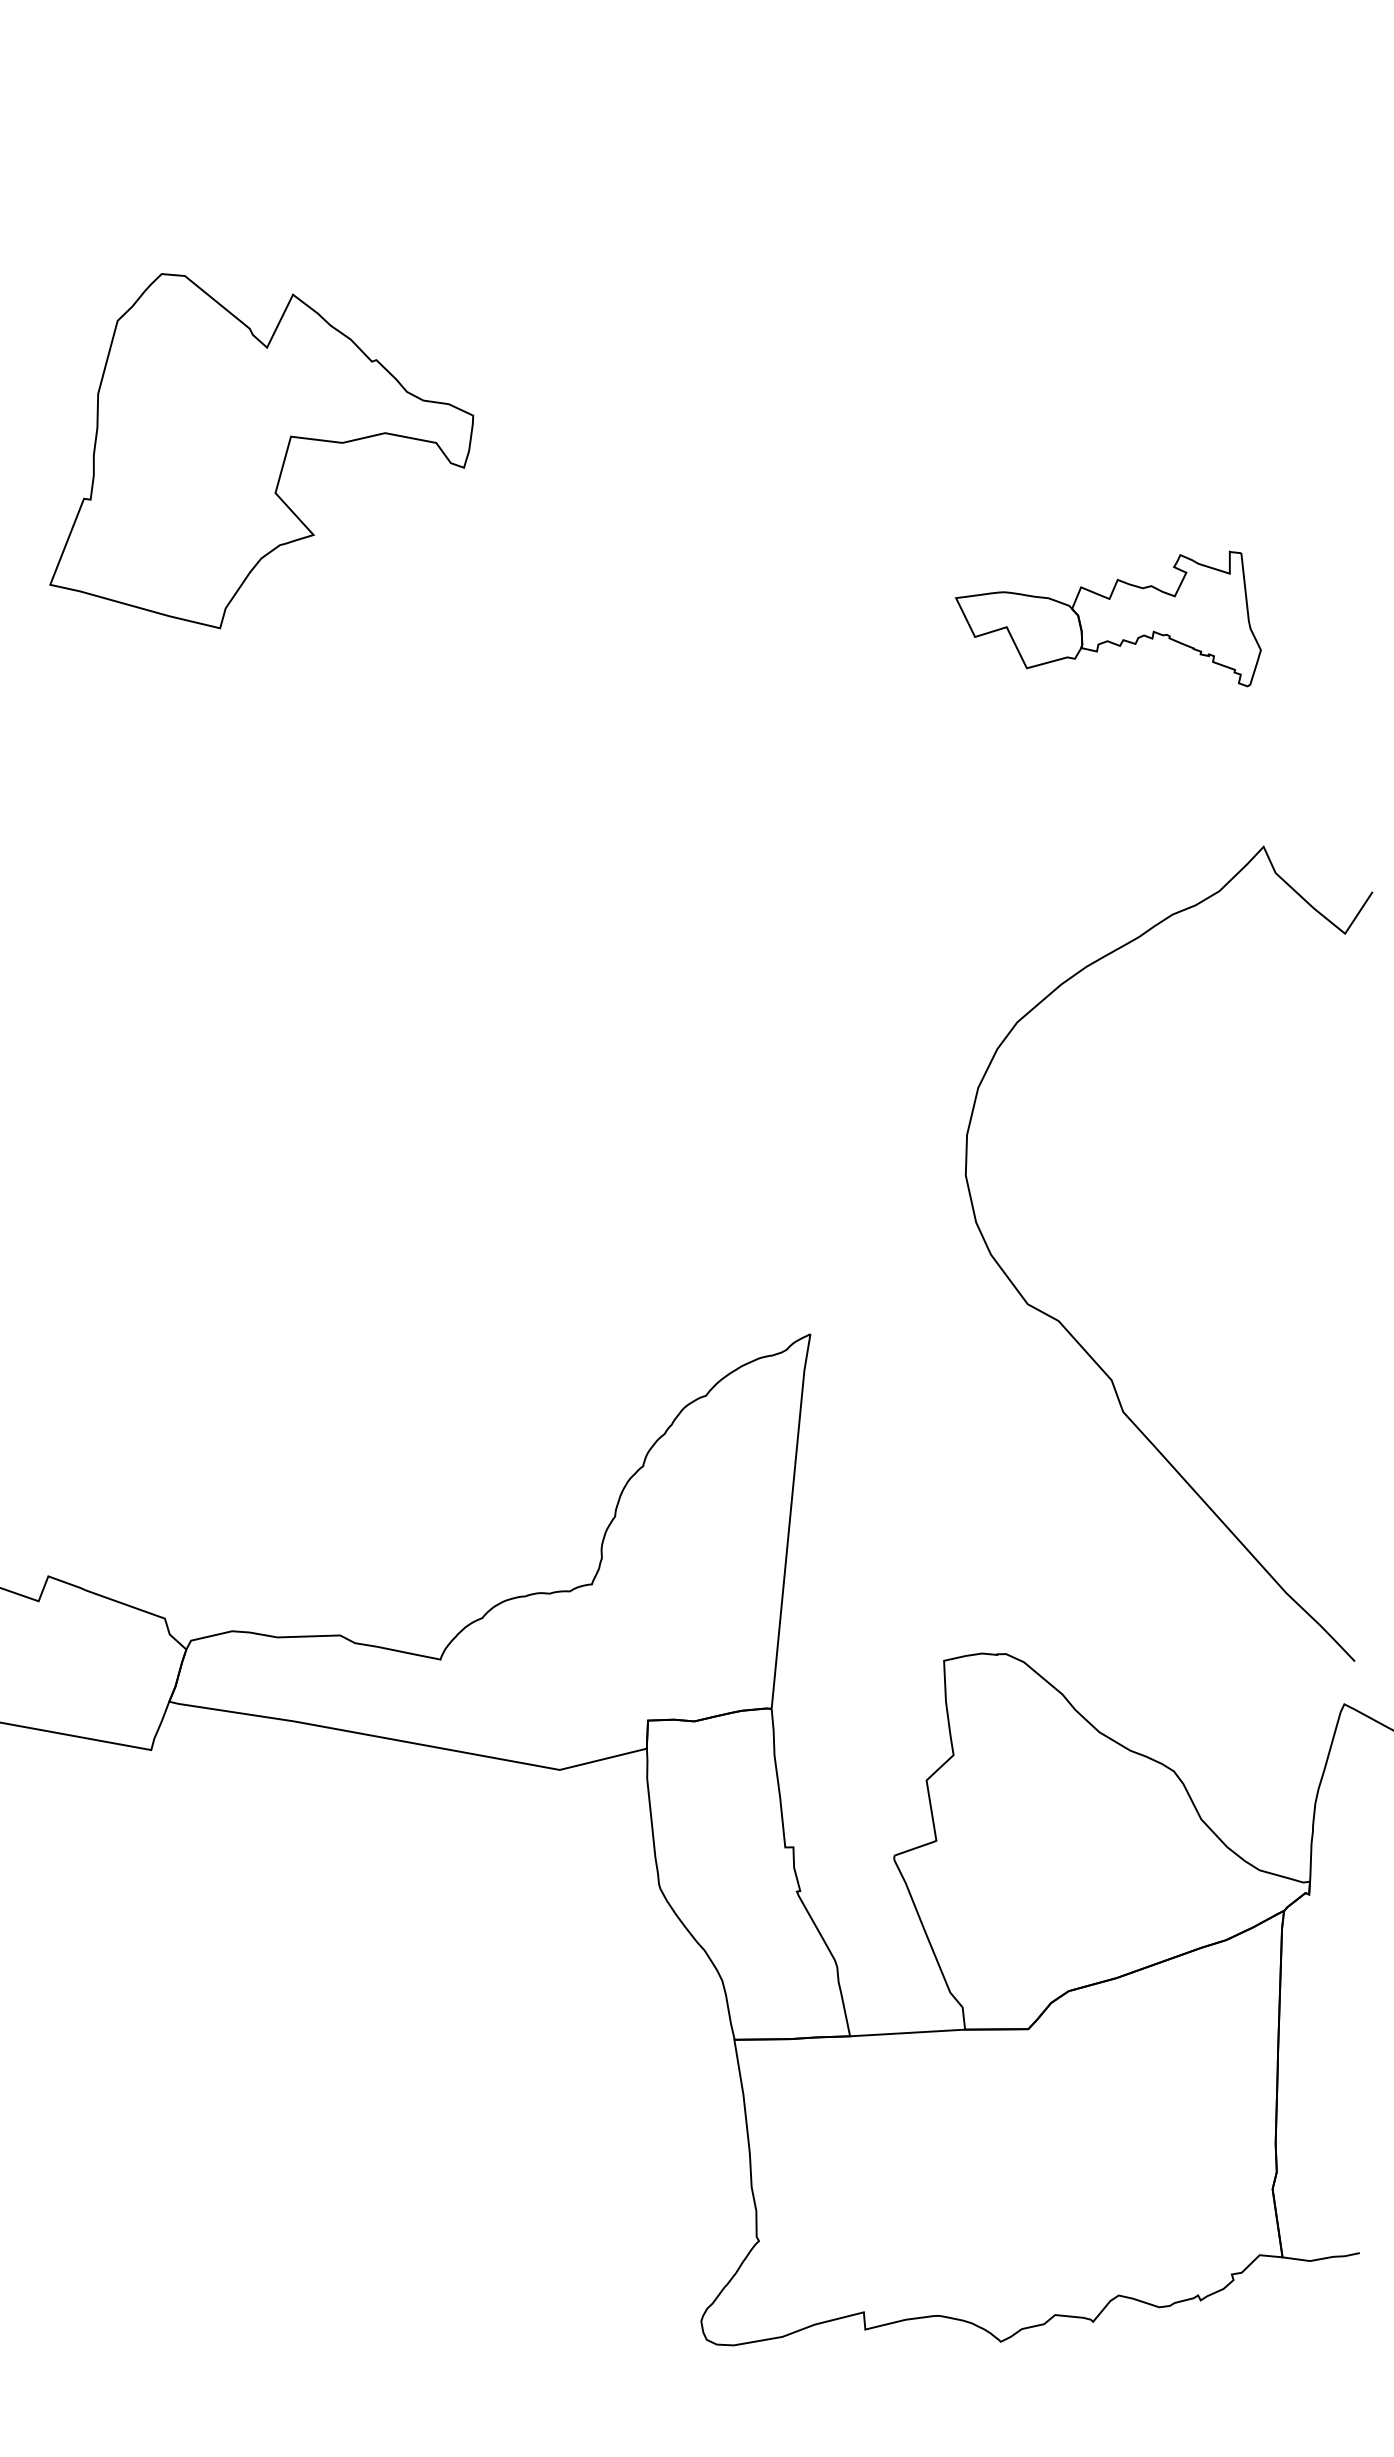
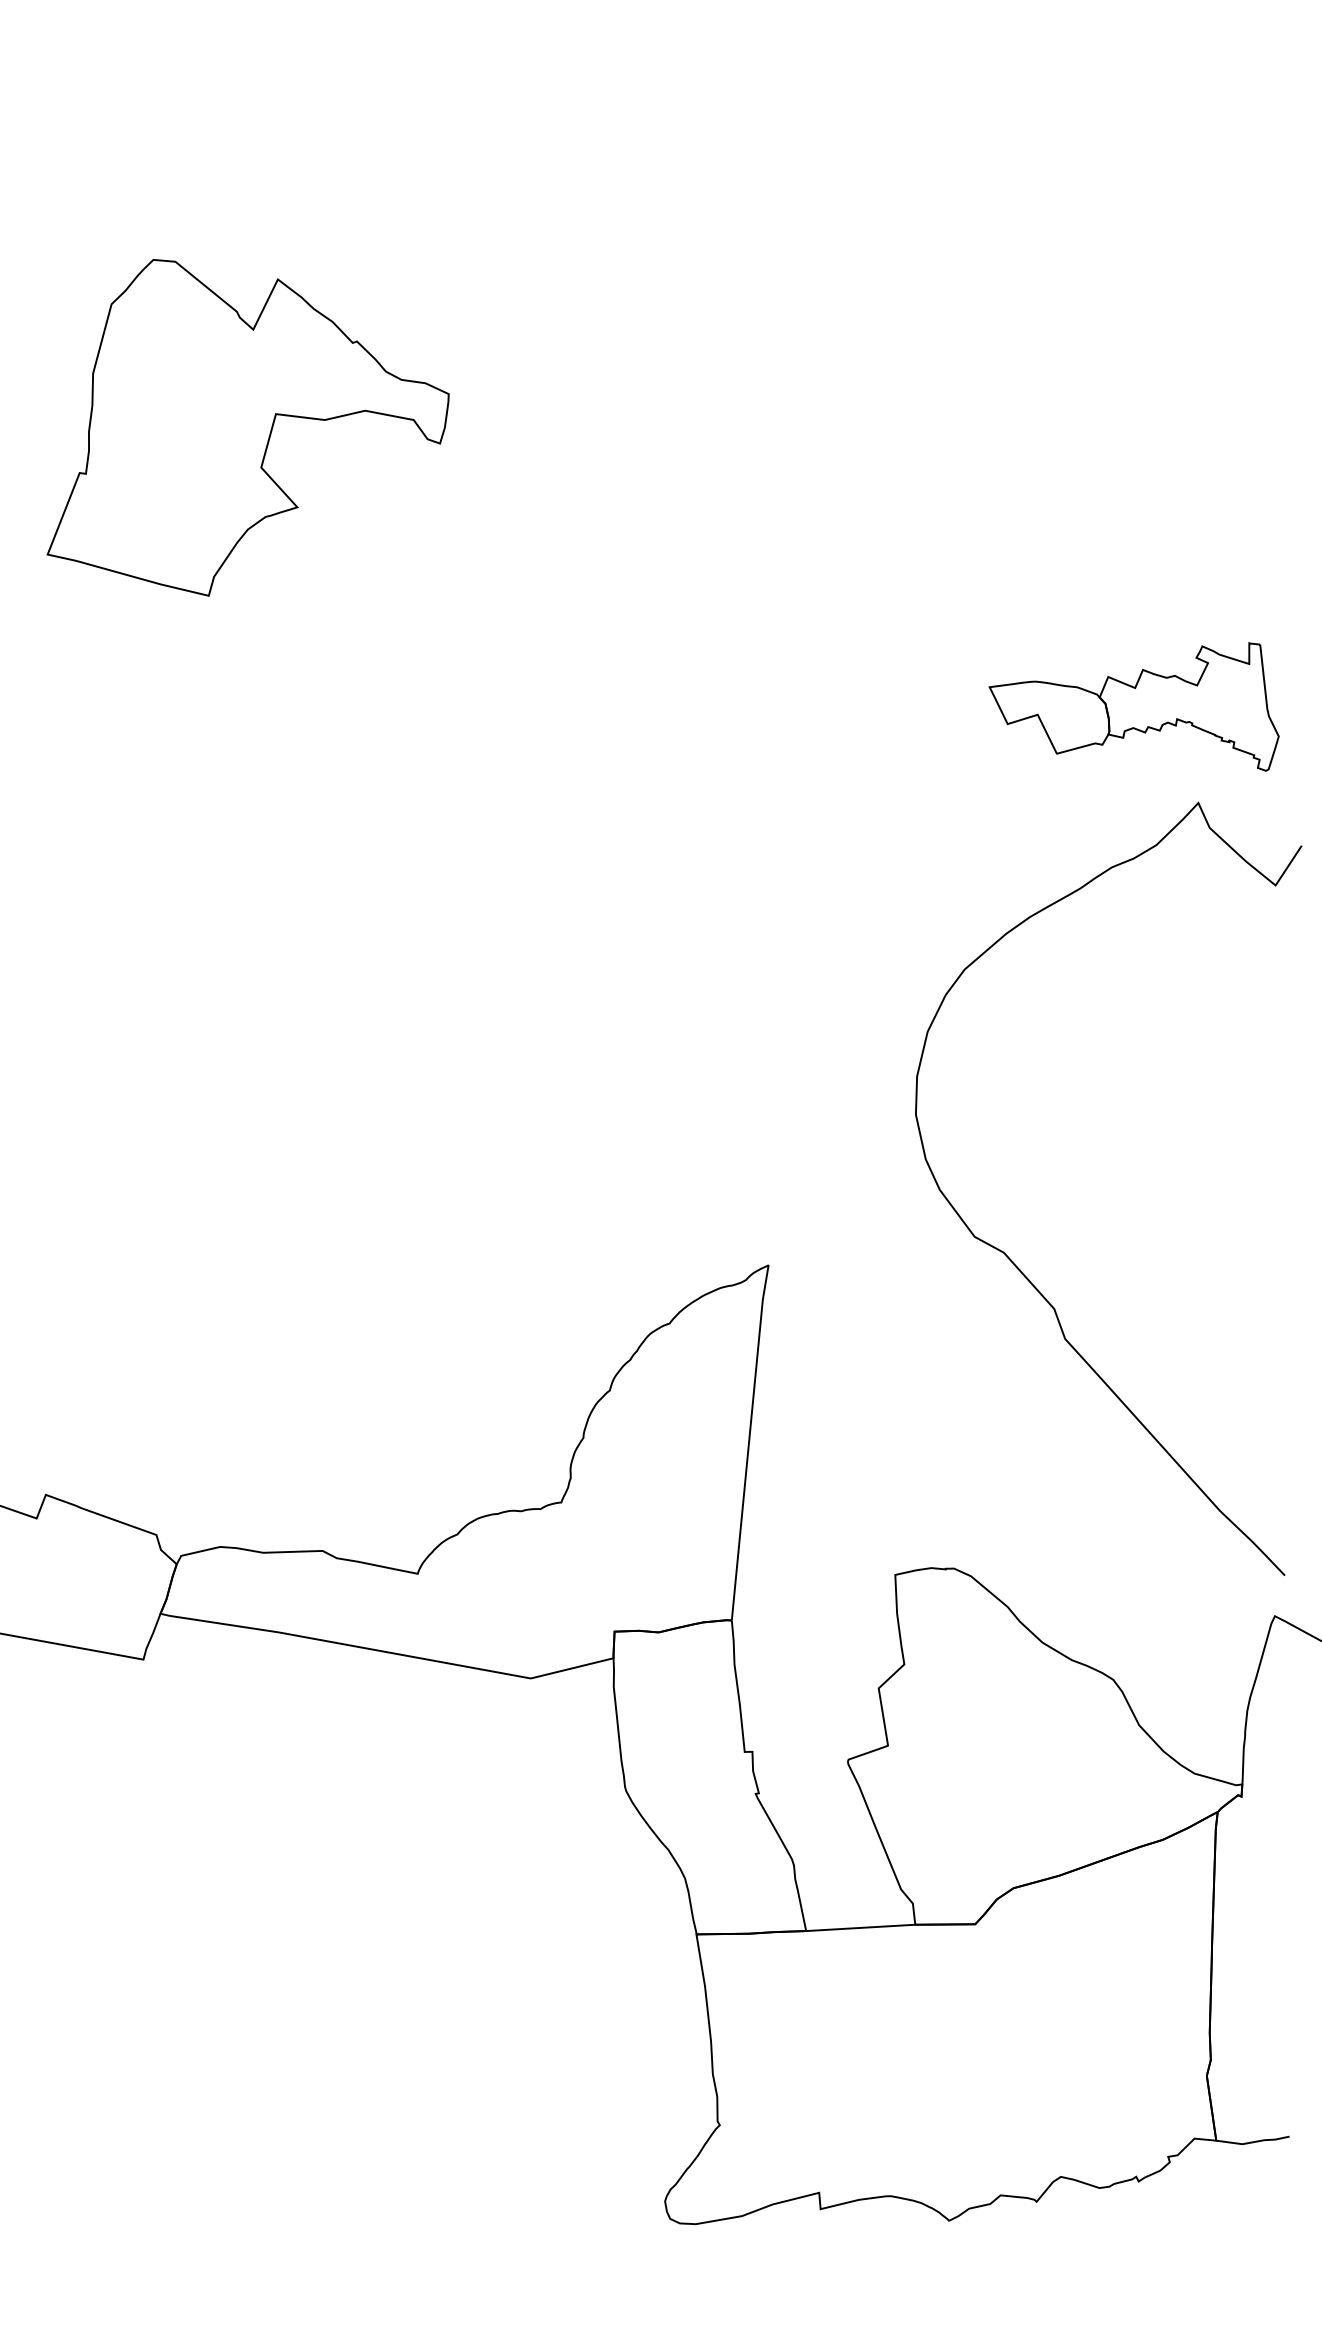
part: (1107, 618) -> (1133, 706), moved

